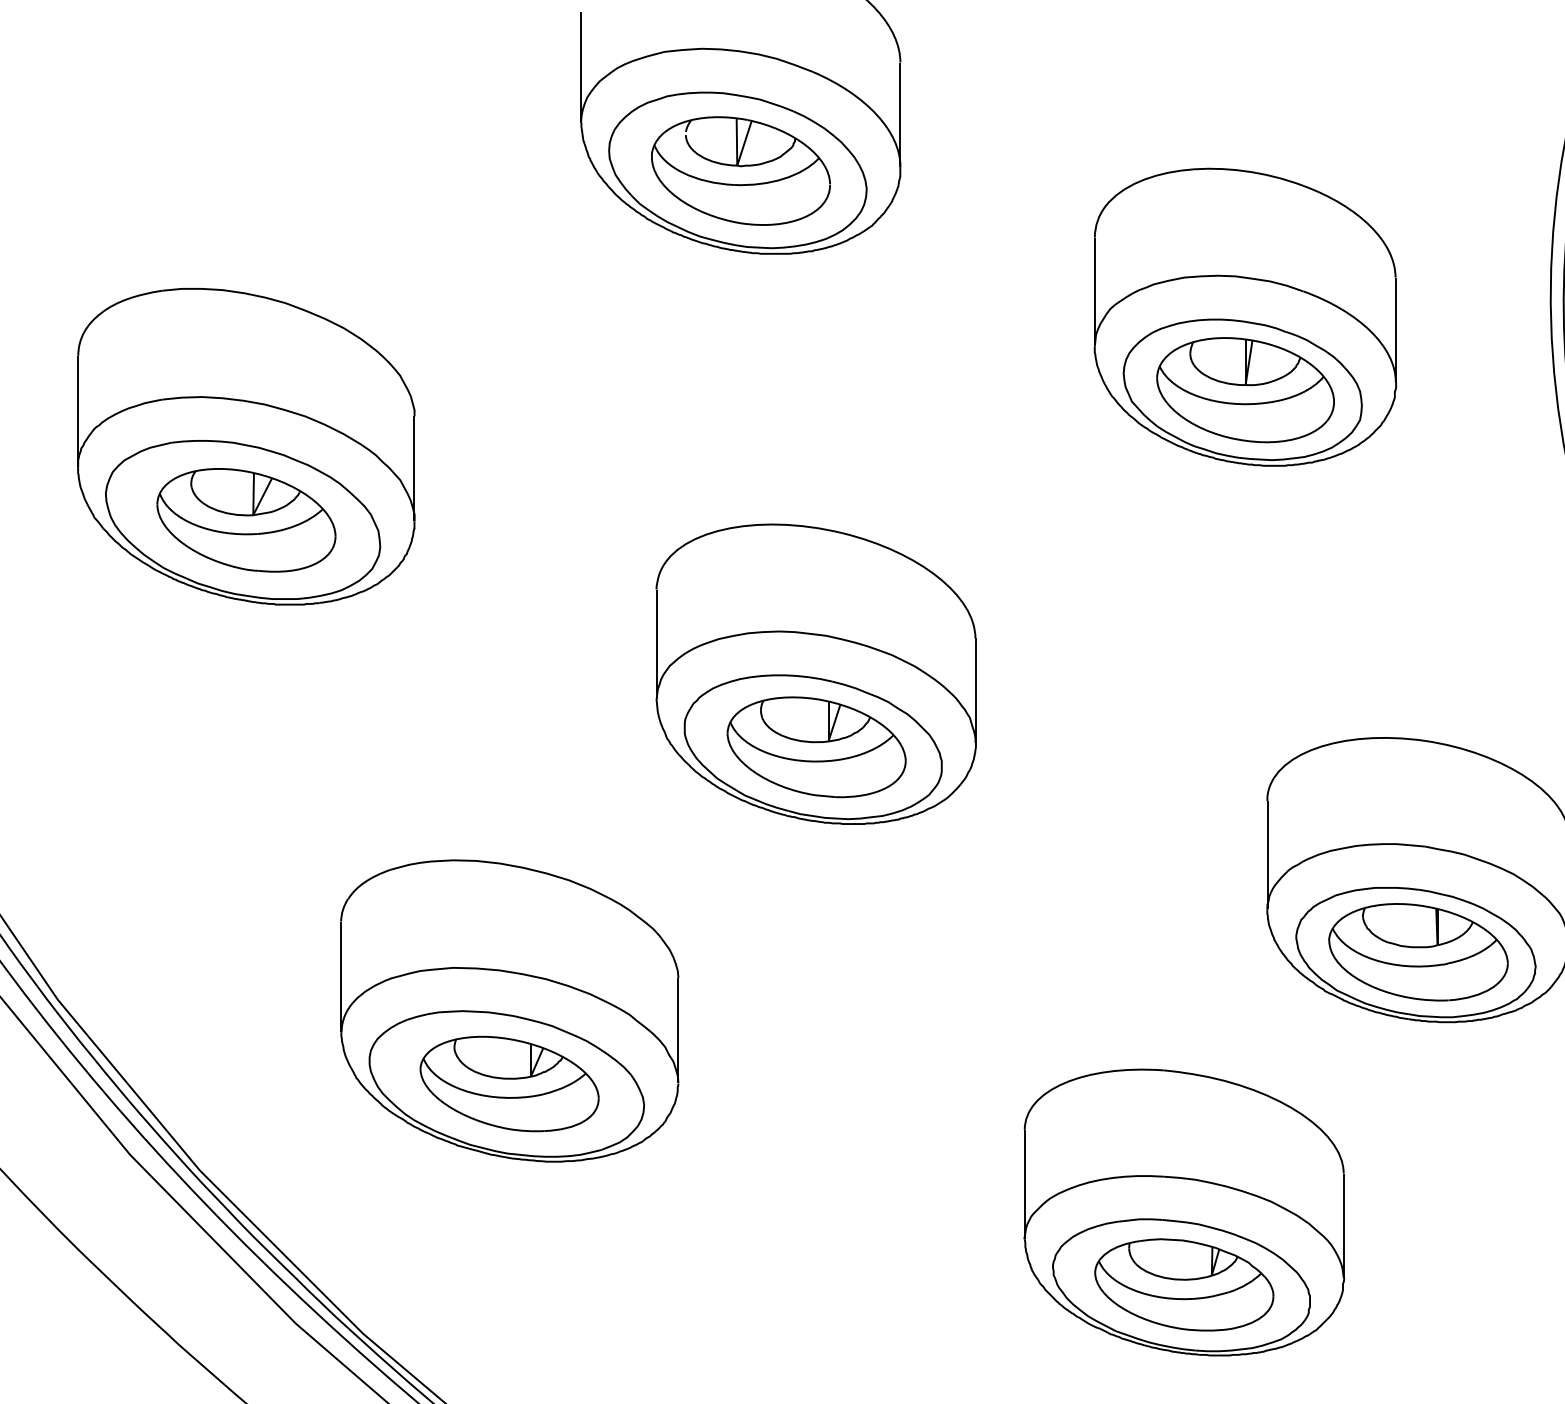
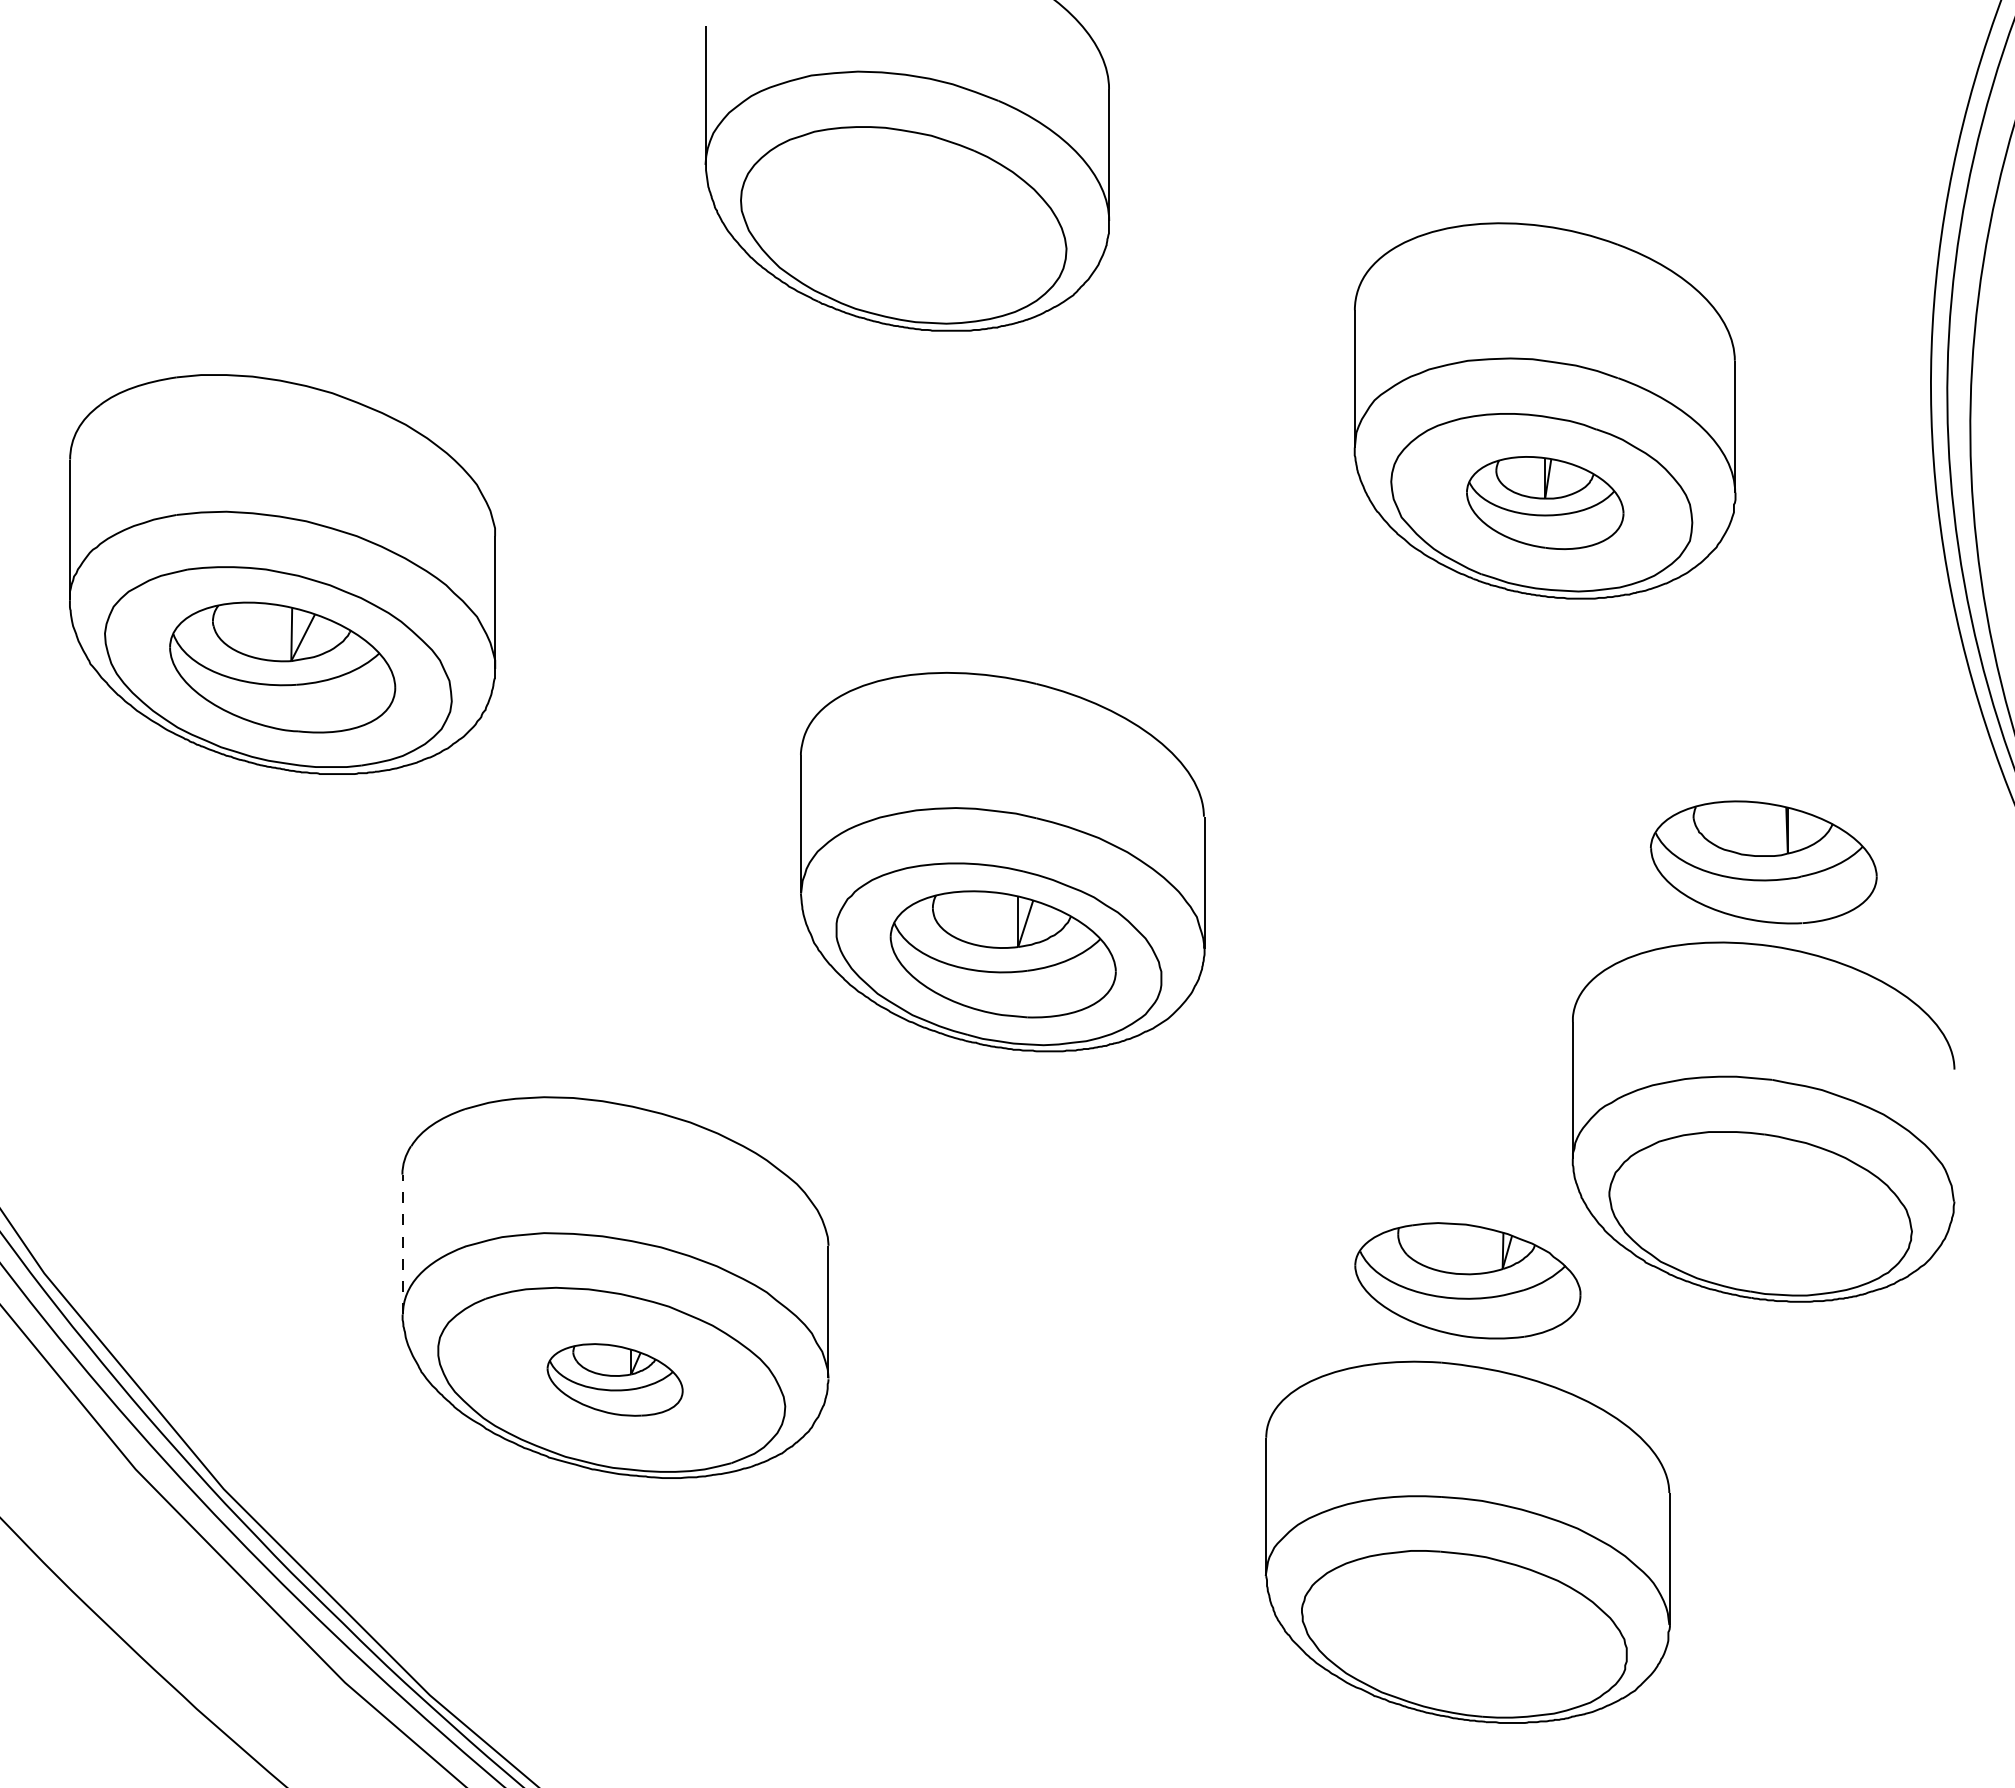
part: (740, 171) -> (907, 226), removed
part: (1244, 389) -> (1544, 502), size x0.7
part: (1418, 952) -> (1763, 862), moved
line: (341, 976) -> (402, 1244), solid -> dashed
part: (509, 1083) -> (614, 1379), size x0.6
part: (1184, 1284) -> (1467, 1280), moved

